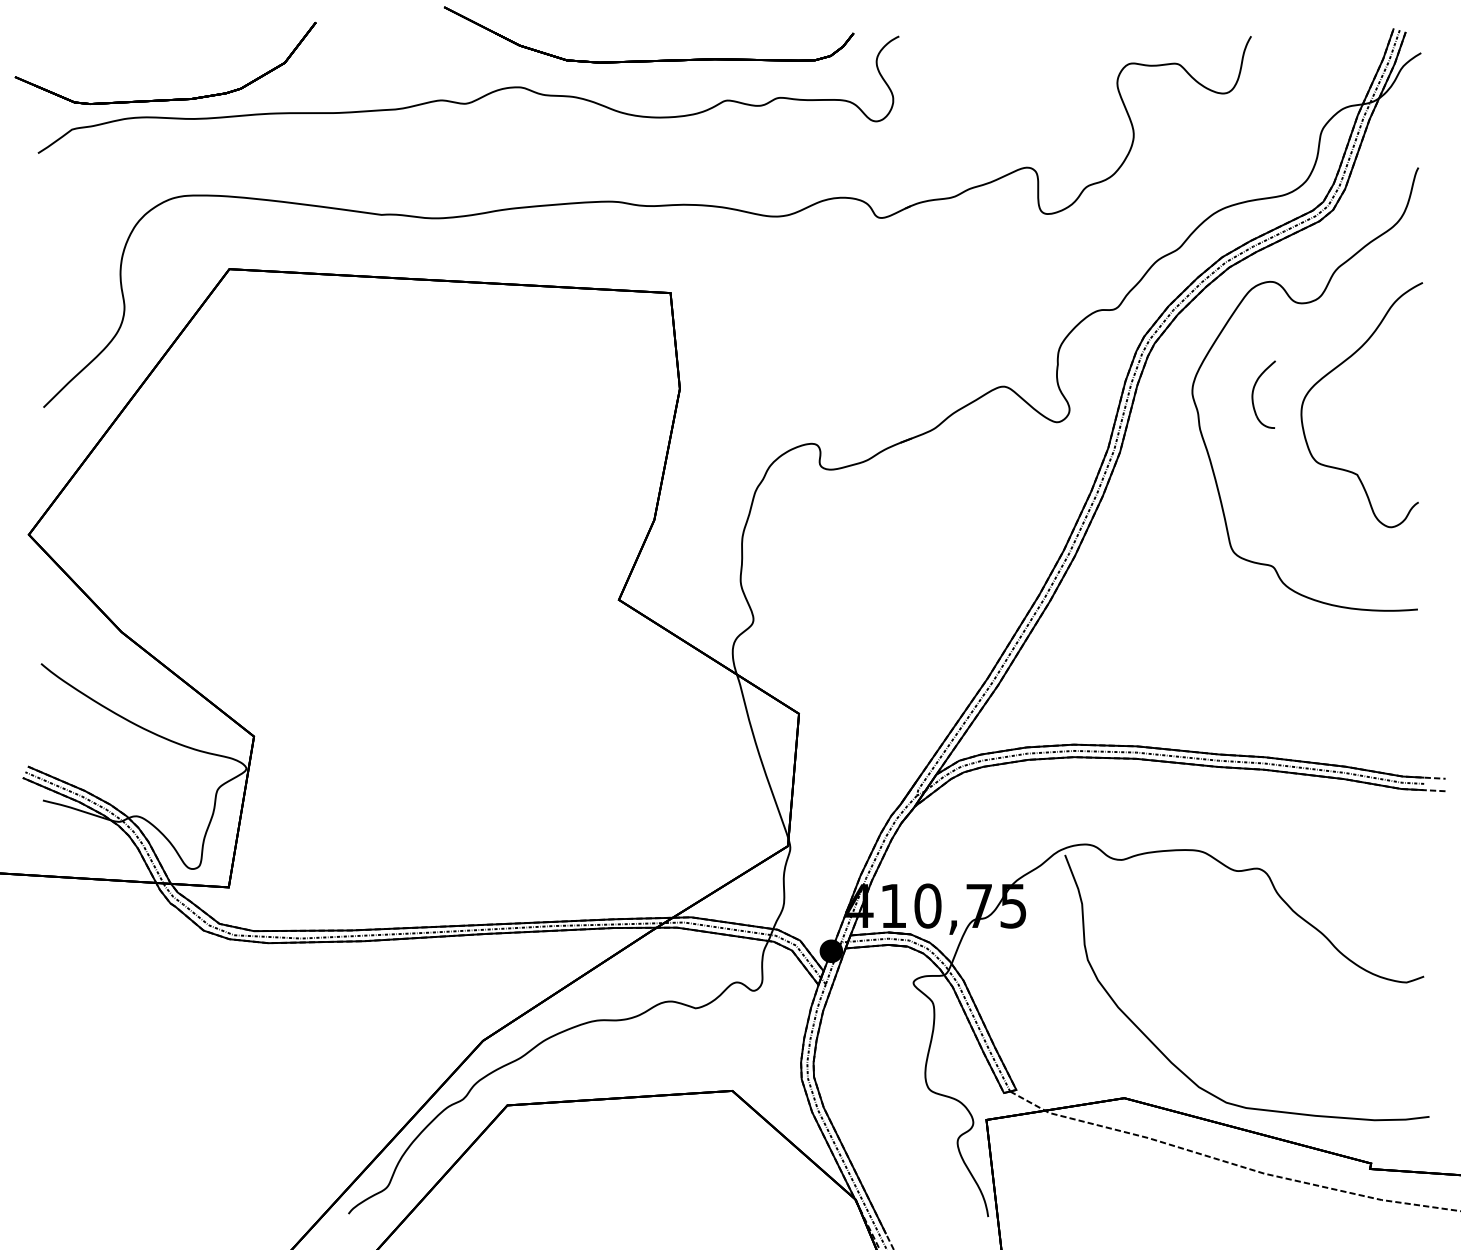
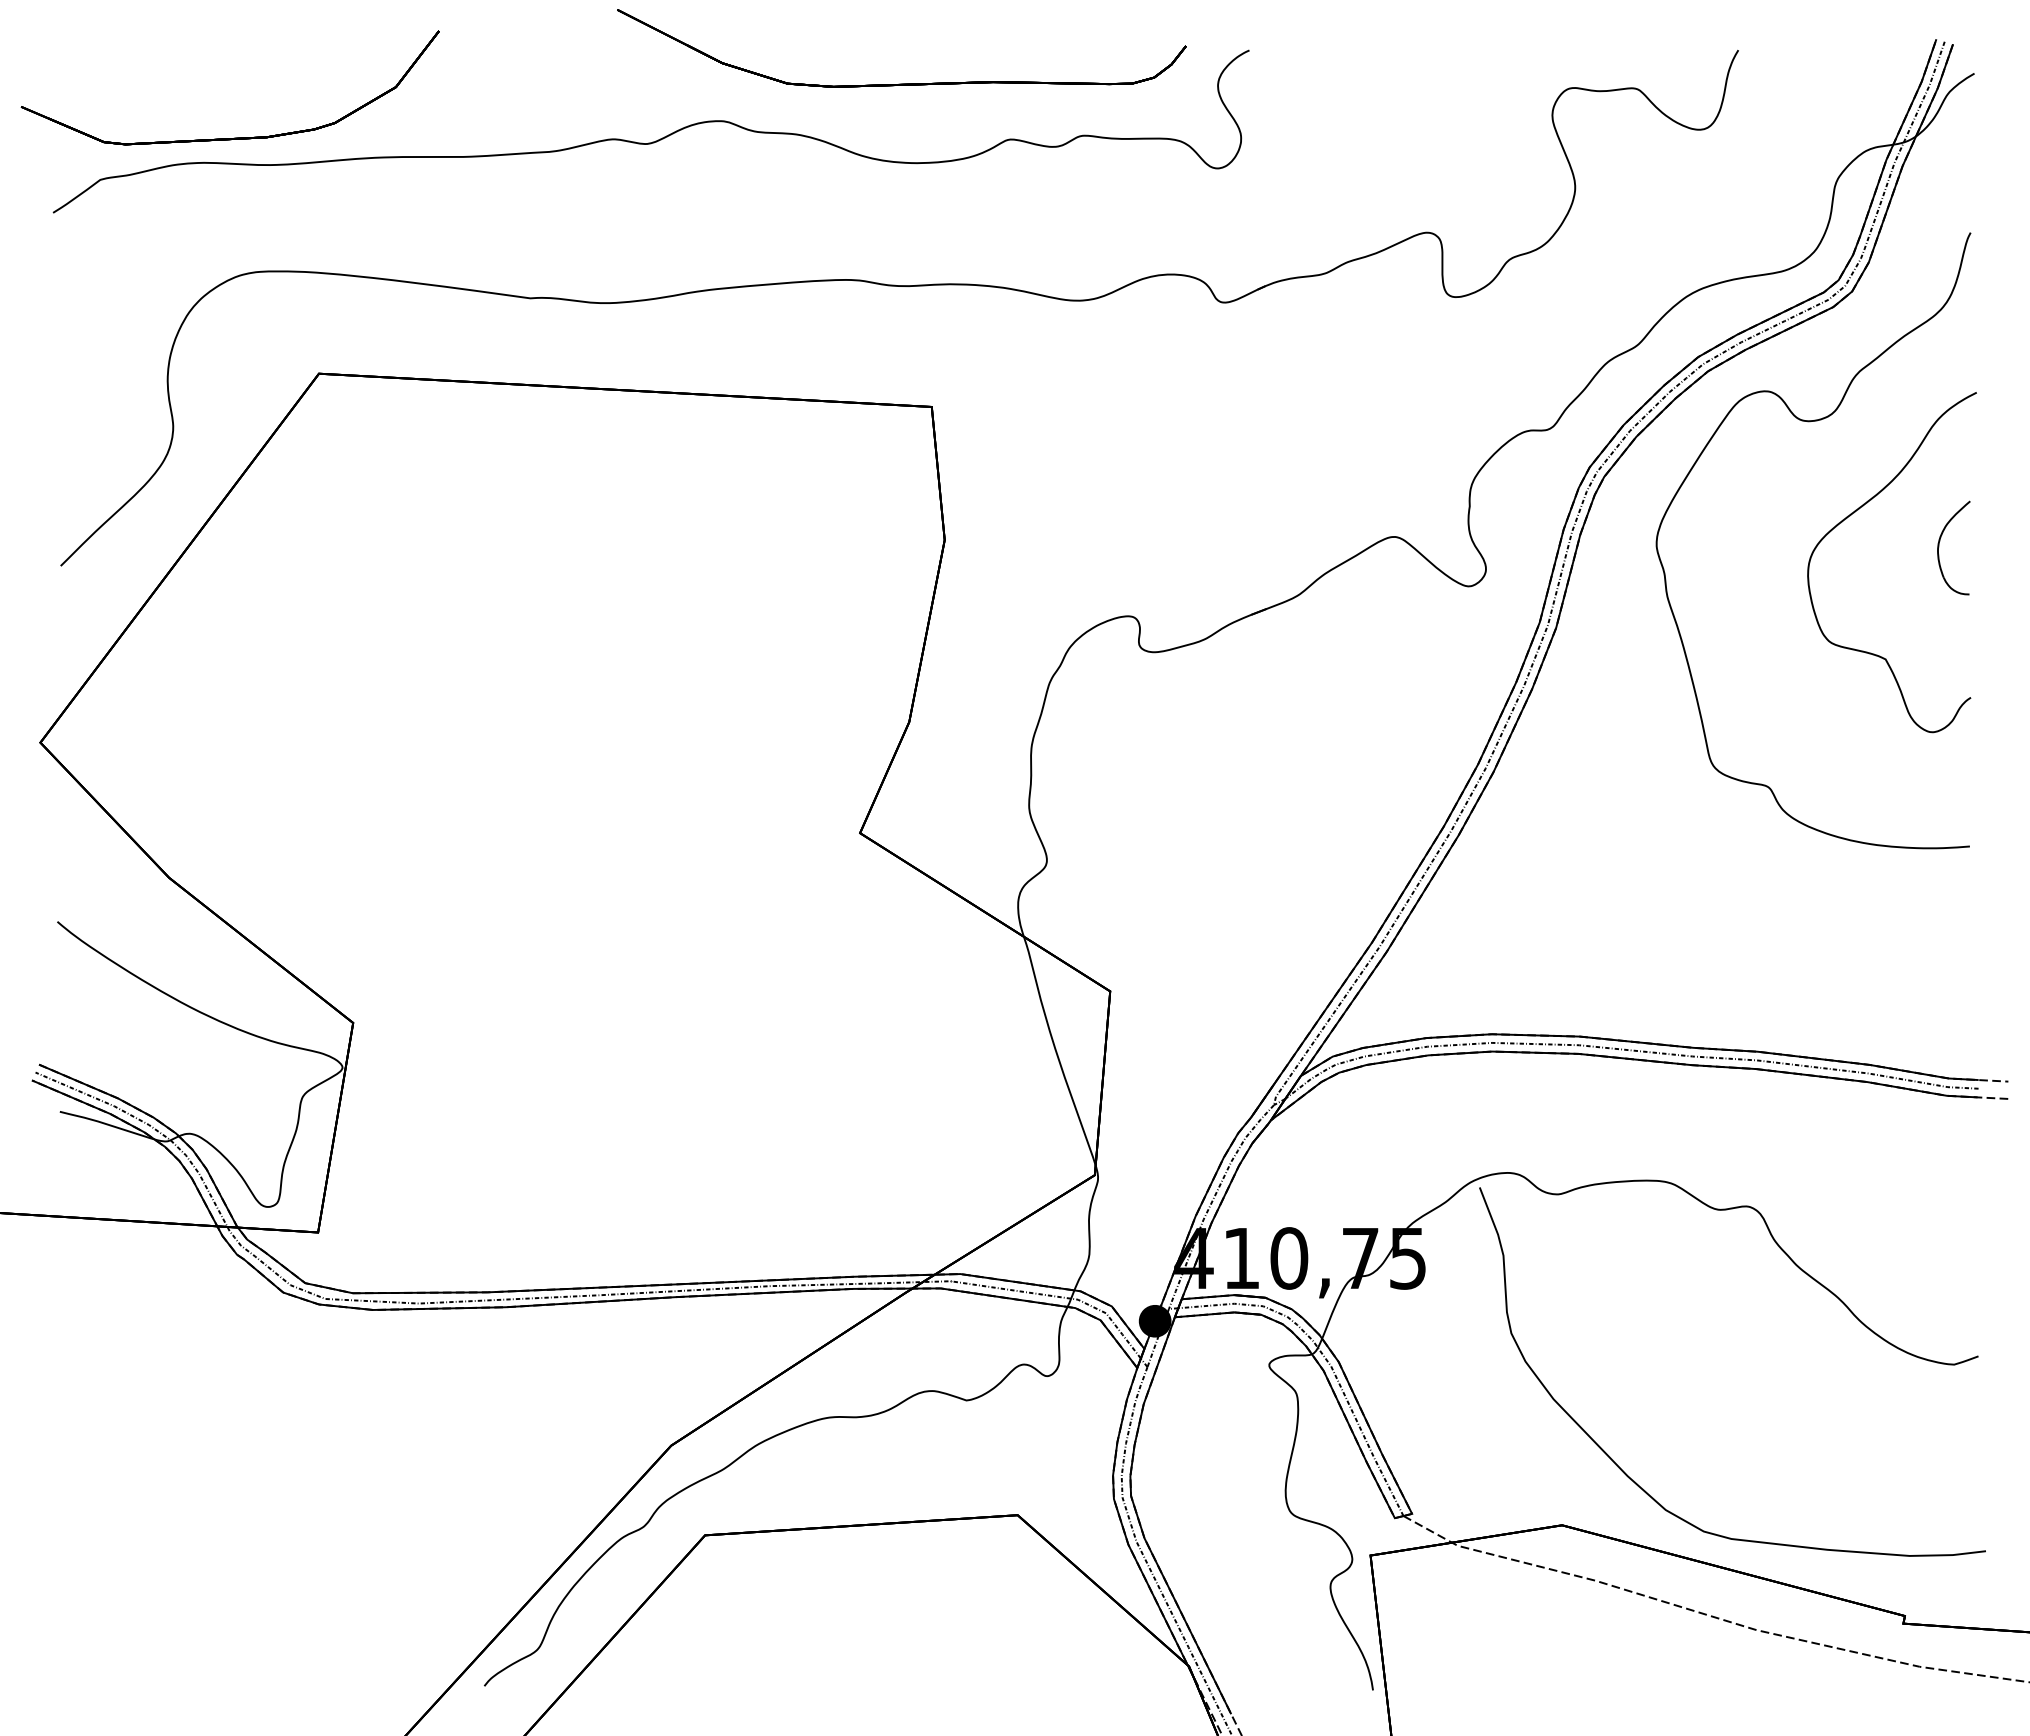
part: (1253, 394) -> (1939, 547), moved

